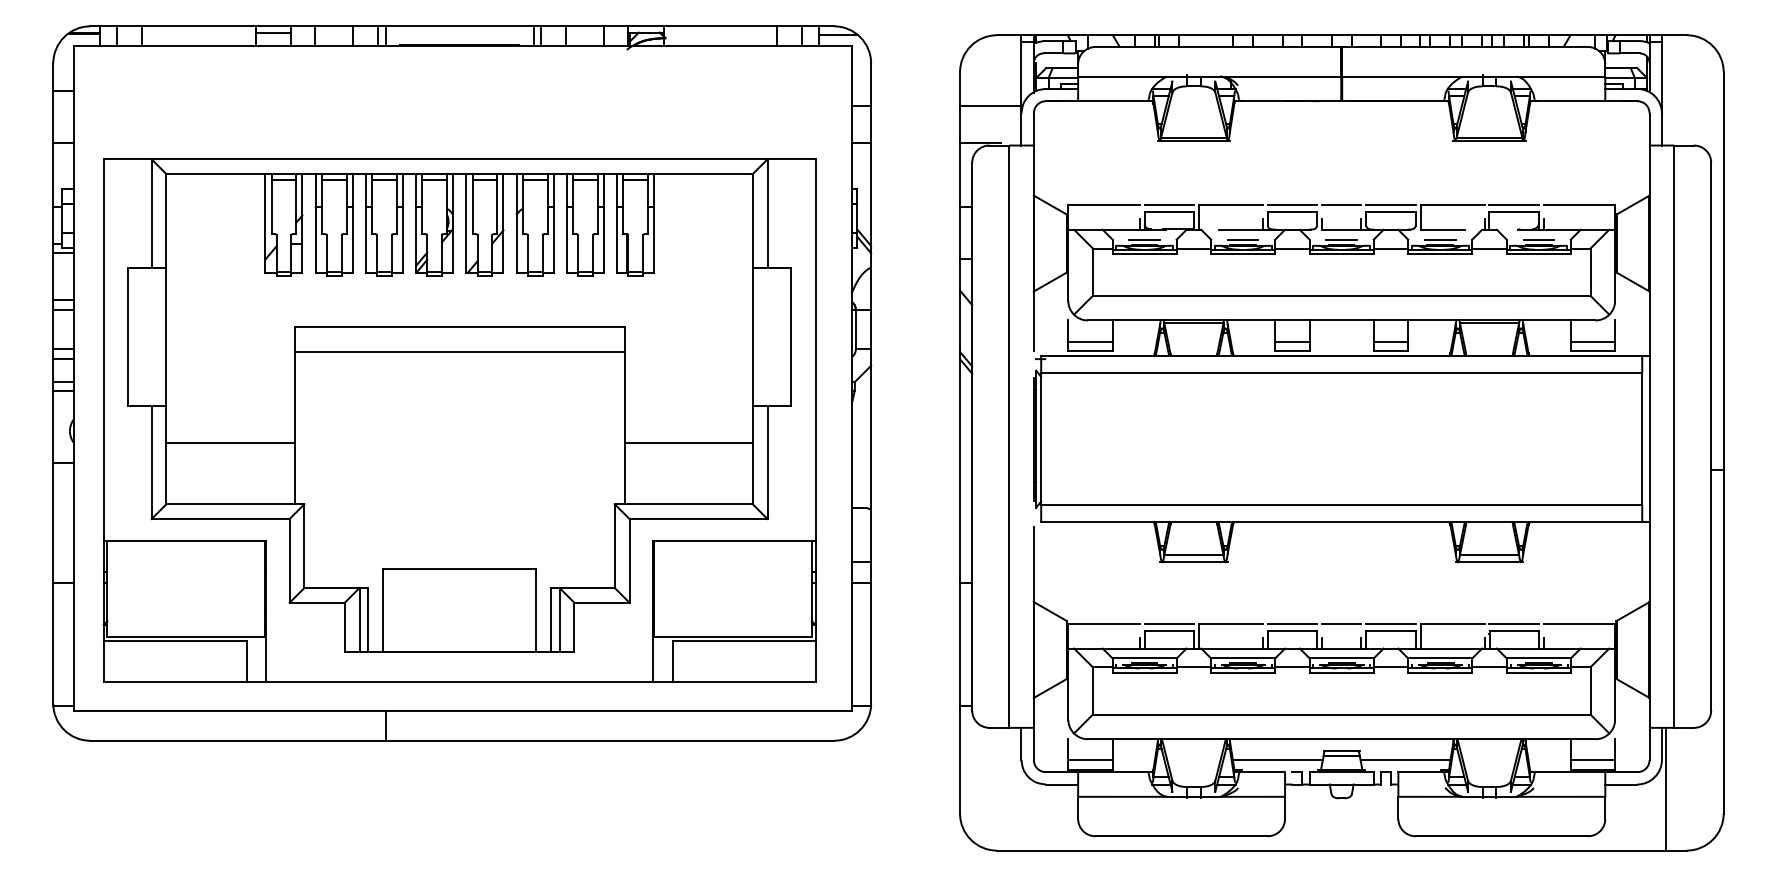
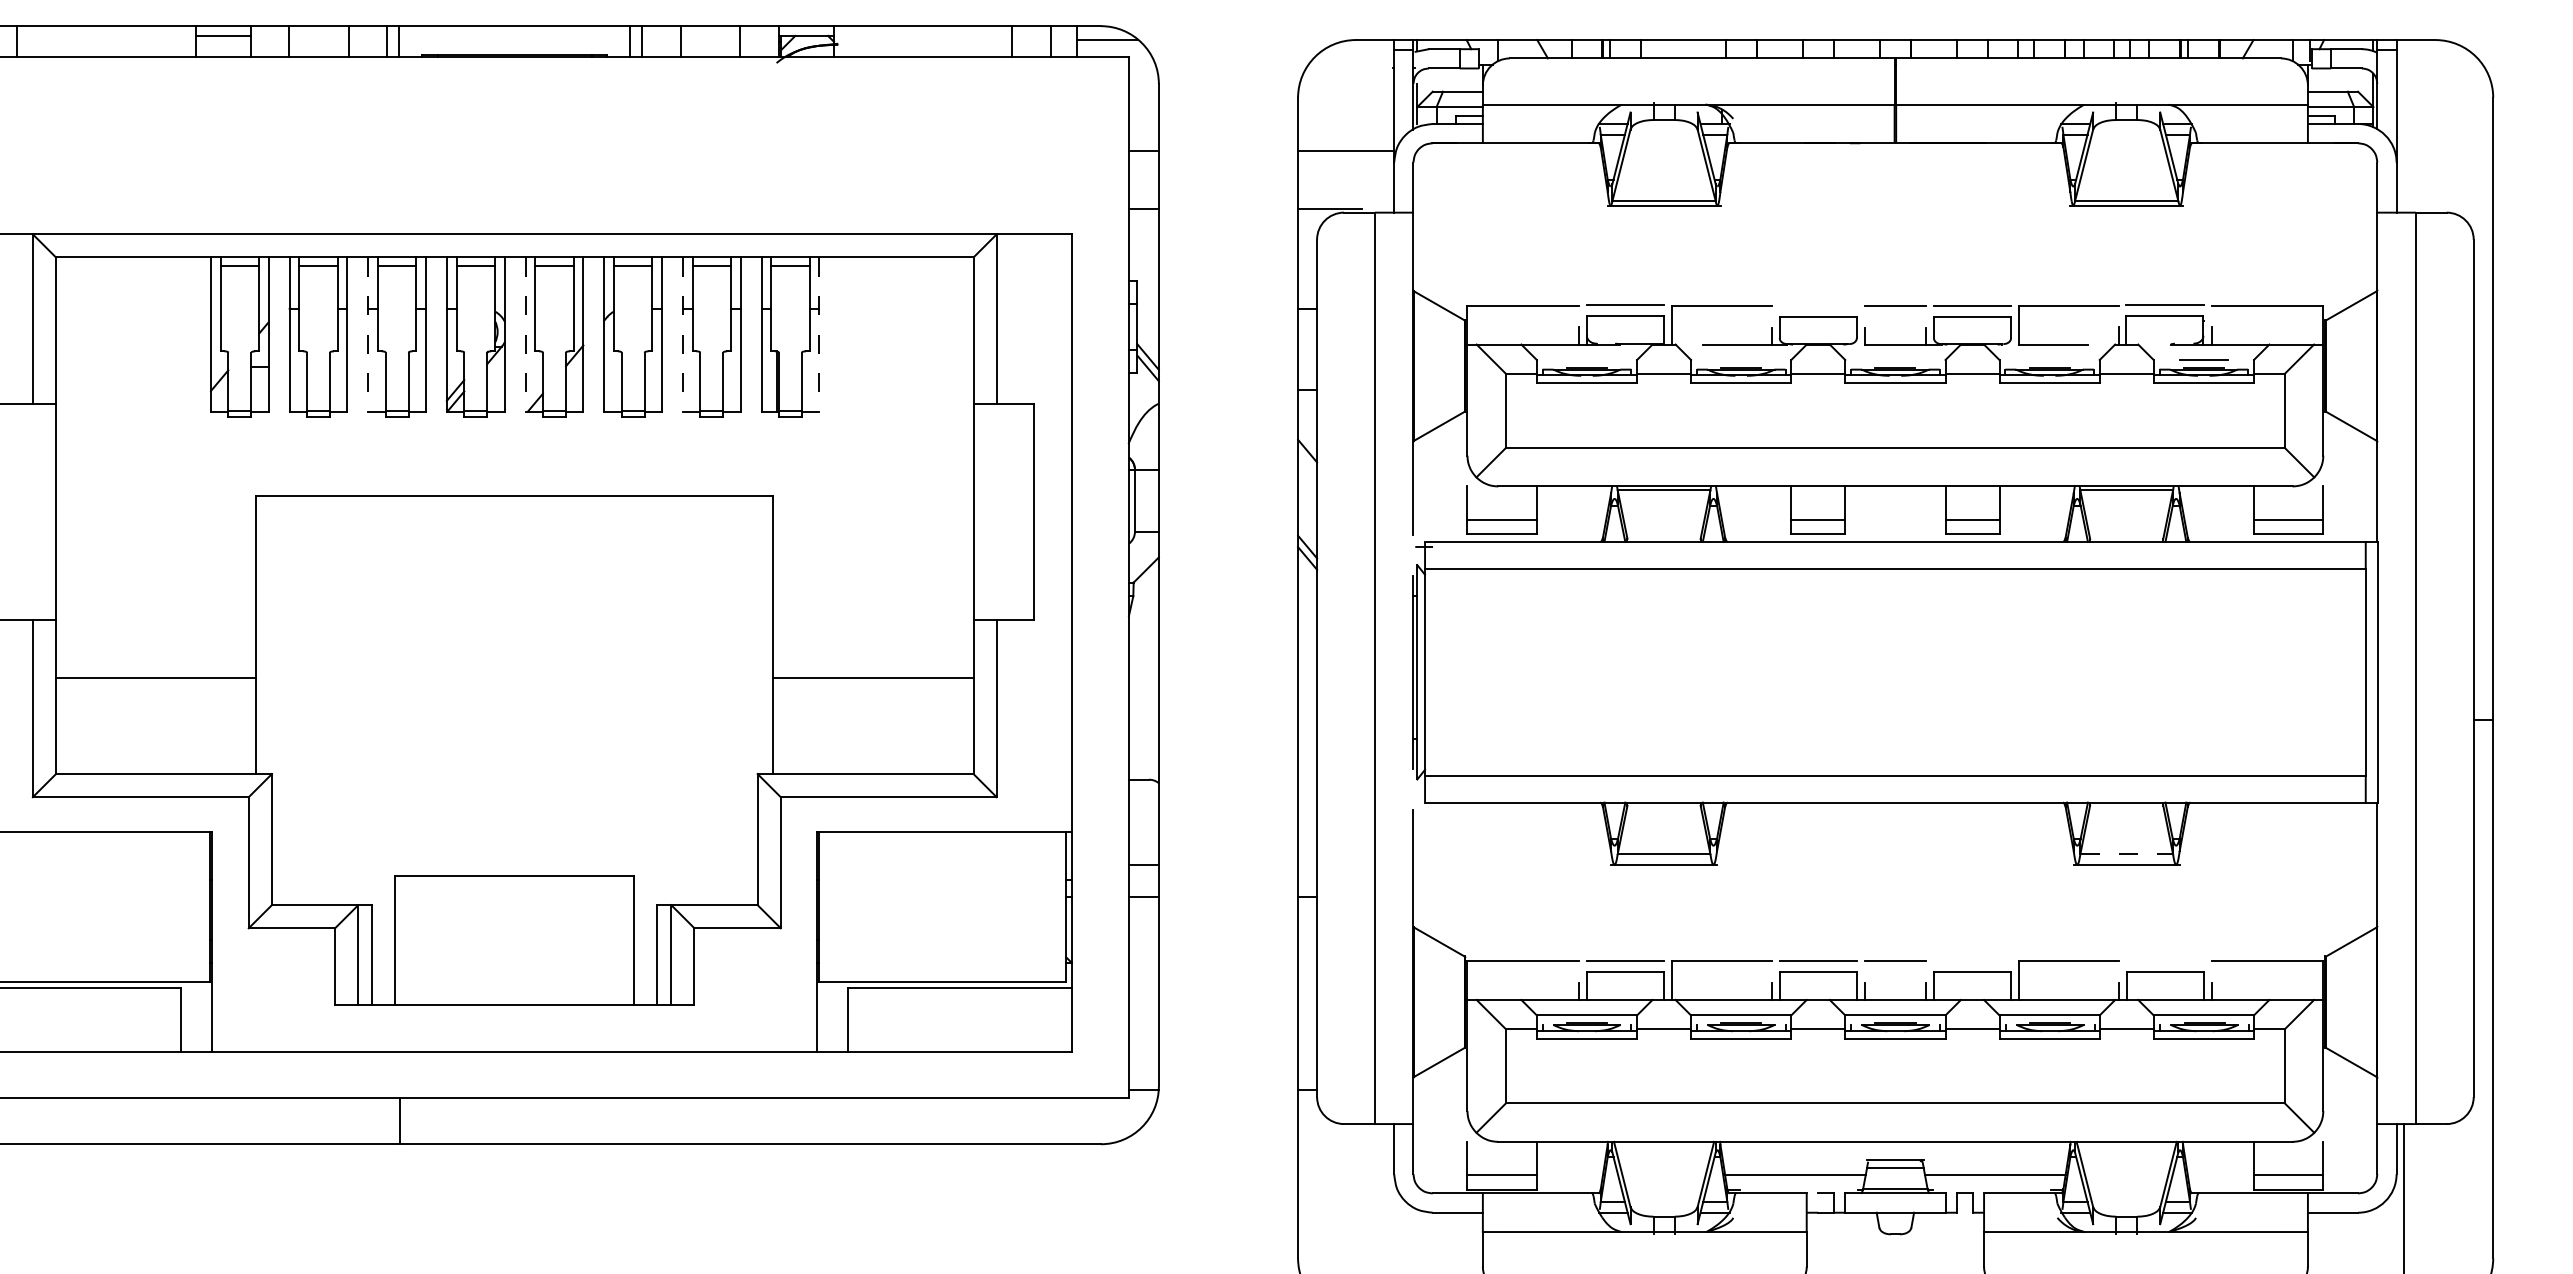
line: (1292, 204) -> (1818, 304), removed
line: (365, 223) -> (367, 334), solid -> dashed
line: (466, 223) -> (525, 334), solid -> dashed
line: (567, 223) -> (683, 334), solid -> dashed
line: (654, 223) -> (819, 334), solid -> dashed
line: (1144, 239) -> (1586, 359), removed
line: (1242, 239) -> (1740, 359), removed
line: (1341, 239) -> (1895, 359), removed
line: (1439, 239) -> (2048, 359), removed
line: (459, 351) -> (514, 535), removed
line: (1489, 555) -> (2126, 854), solid -> dashed
line: (1390, 623) -> (1971, 960), removed
line: (1513, 623) -> (2164, 960), removed

